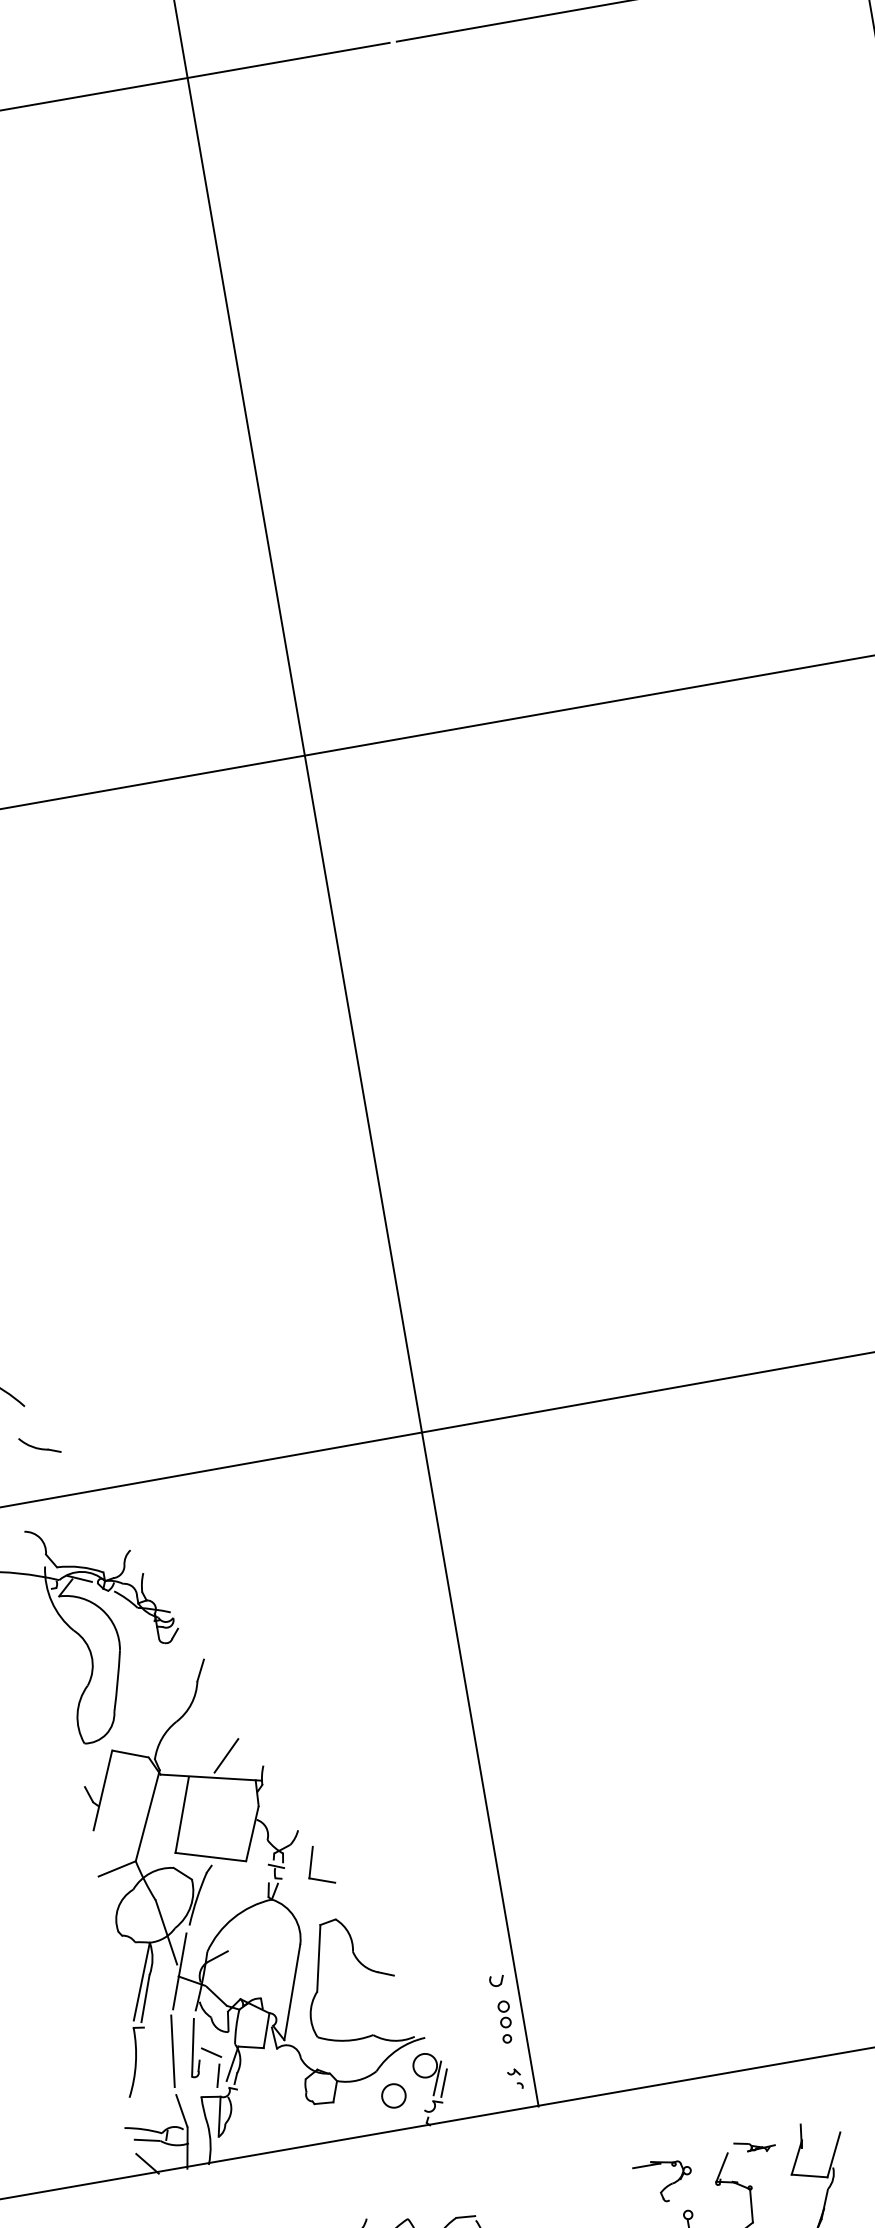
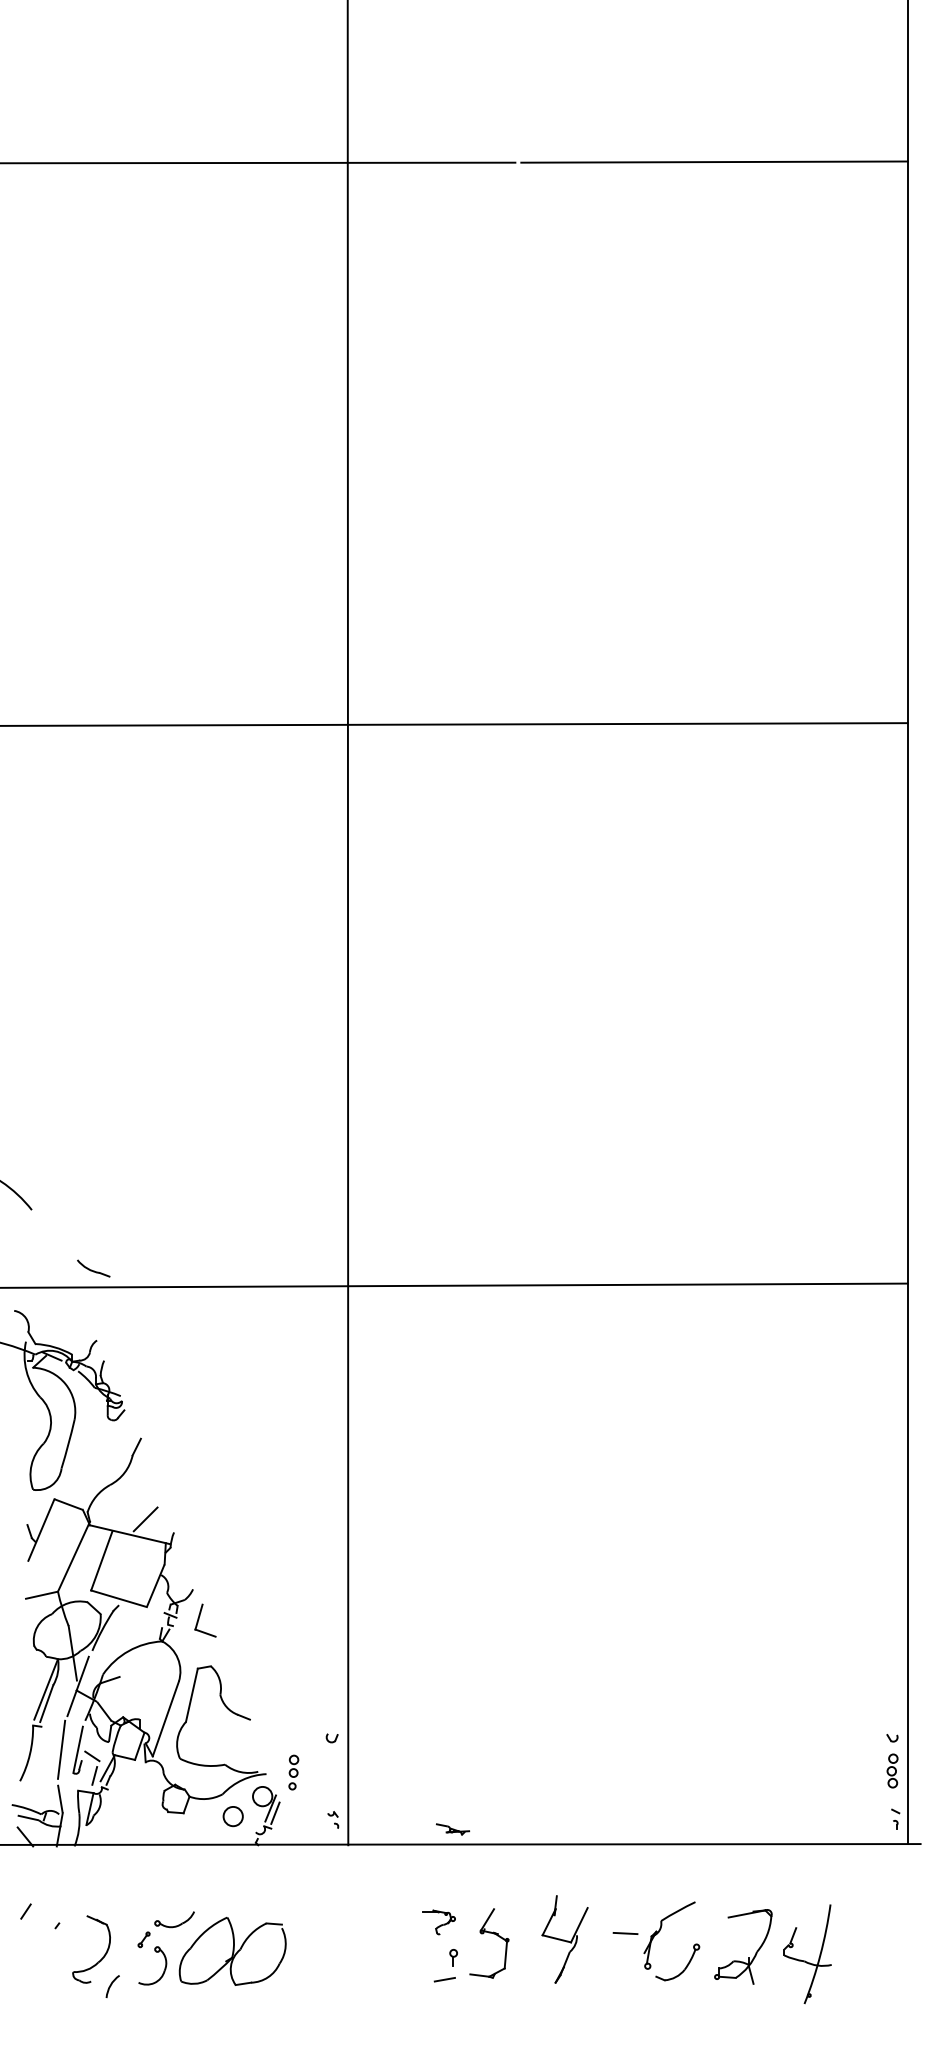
part: (39, 1445) -> (93, 1268), moved
part: (505, 2021) -> (293, 1772), moved
part: (755, 2146) -> (453, 1829), moved
part: (663, 2180) -> (438, 1922), size x0.7

